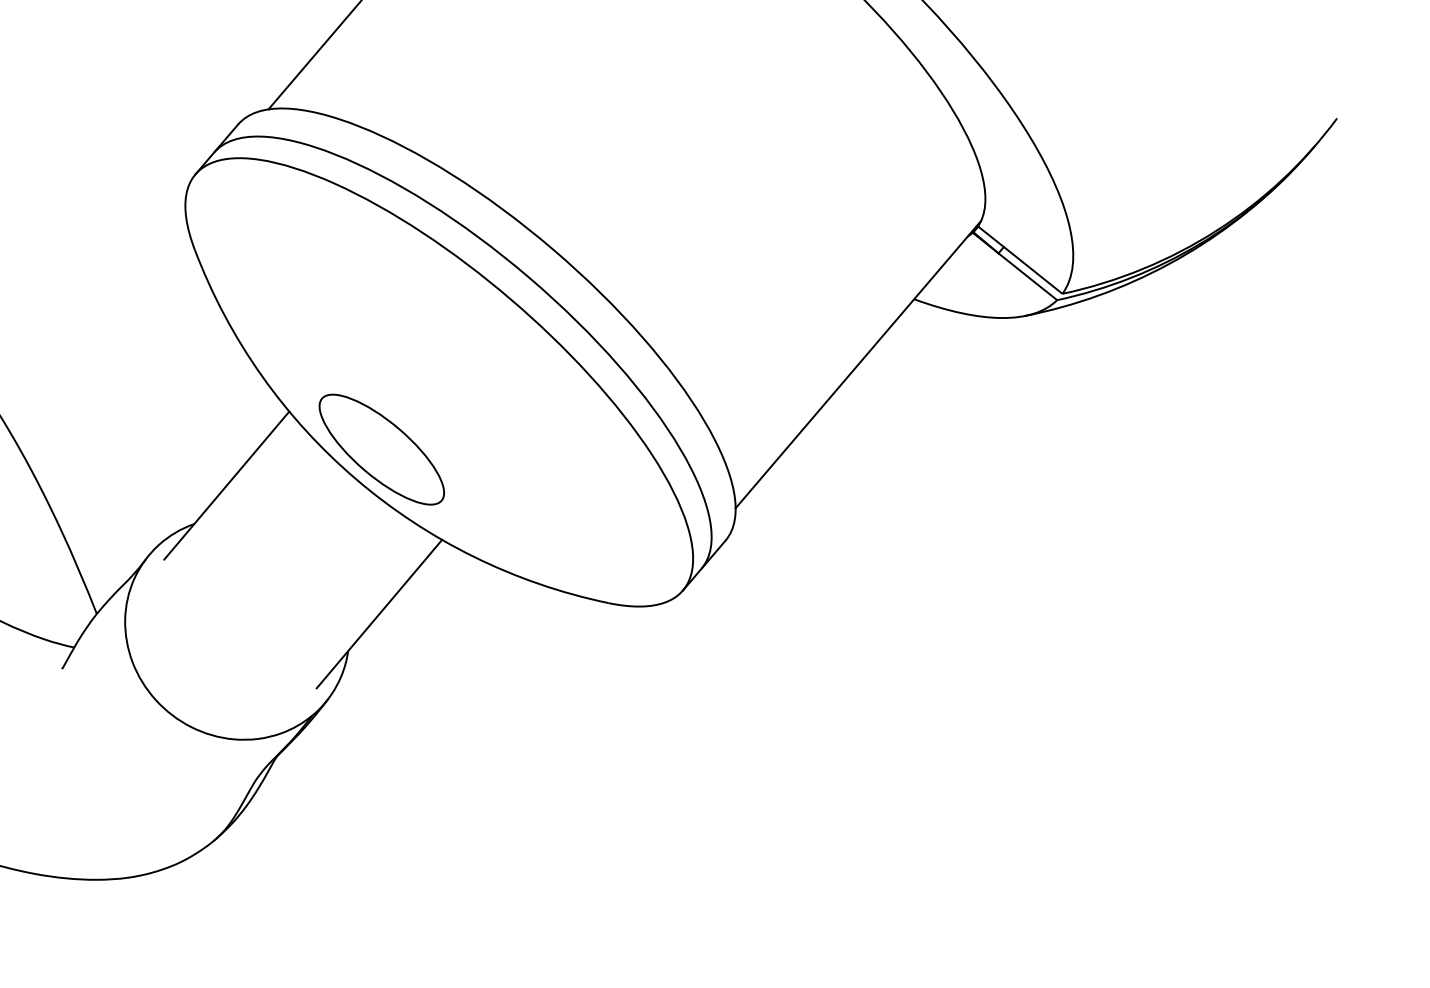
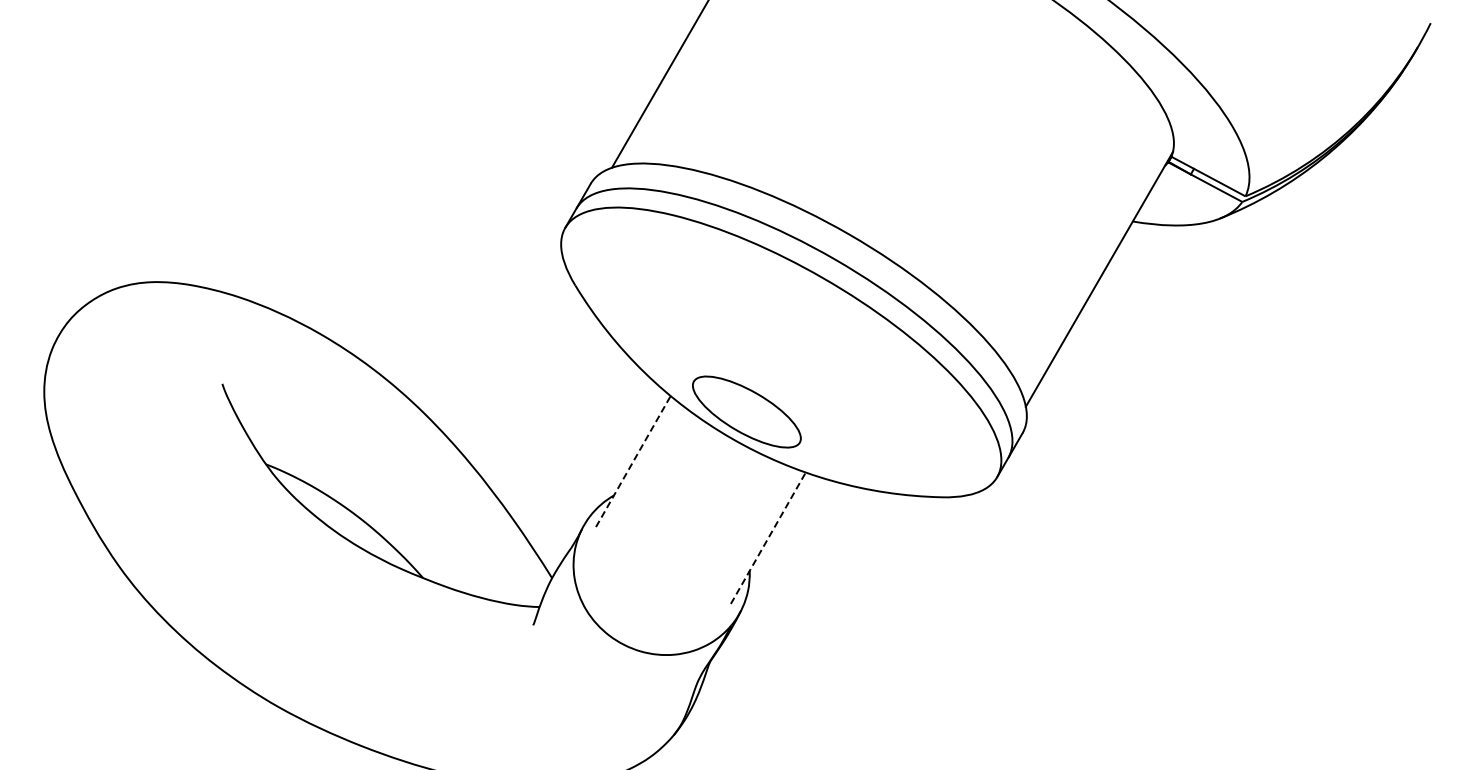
line: (226, 485) -> (633, 461), solid -> dashed
line: (379, 614) -> (768, 538), solid -> dashed

